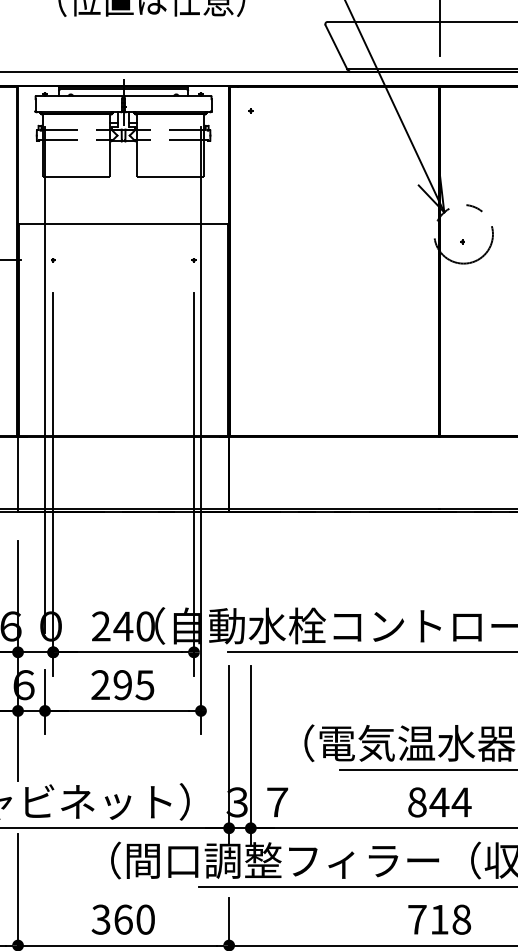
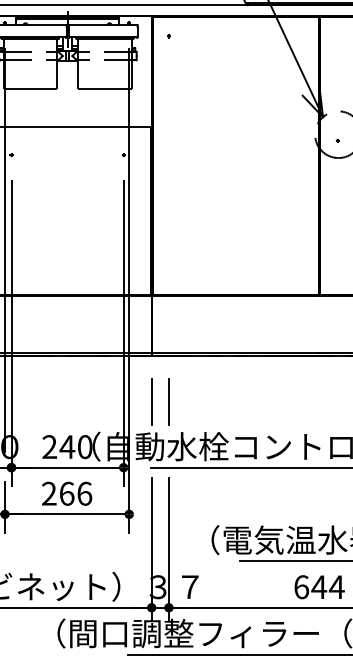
line: (228, 569) -> (151, 401), added
line: (250, 569) -> (168, 401), added
text: (133, 685) -> (75, 494), 295 -> 266
text: (417, 802) -> (301, 587), 844 -> 644

